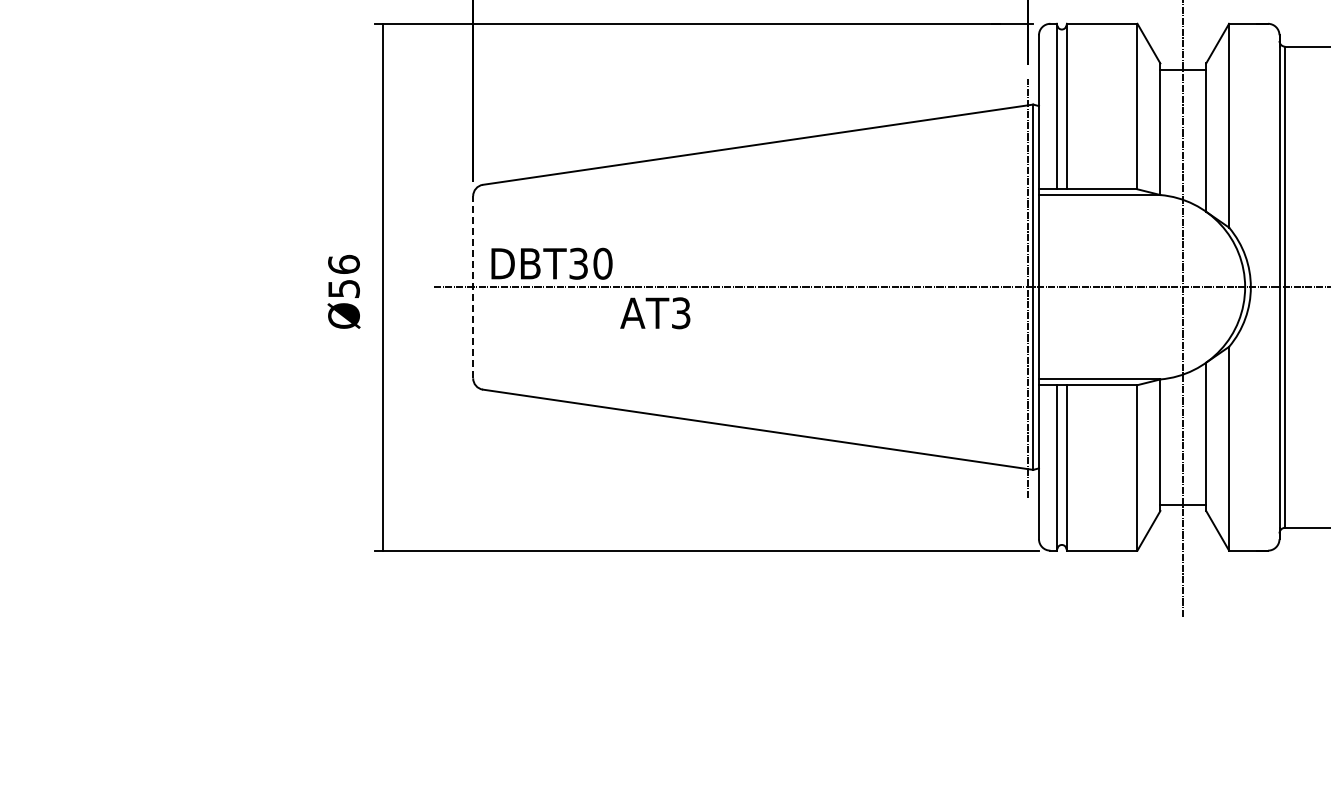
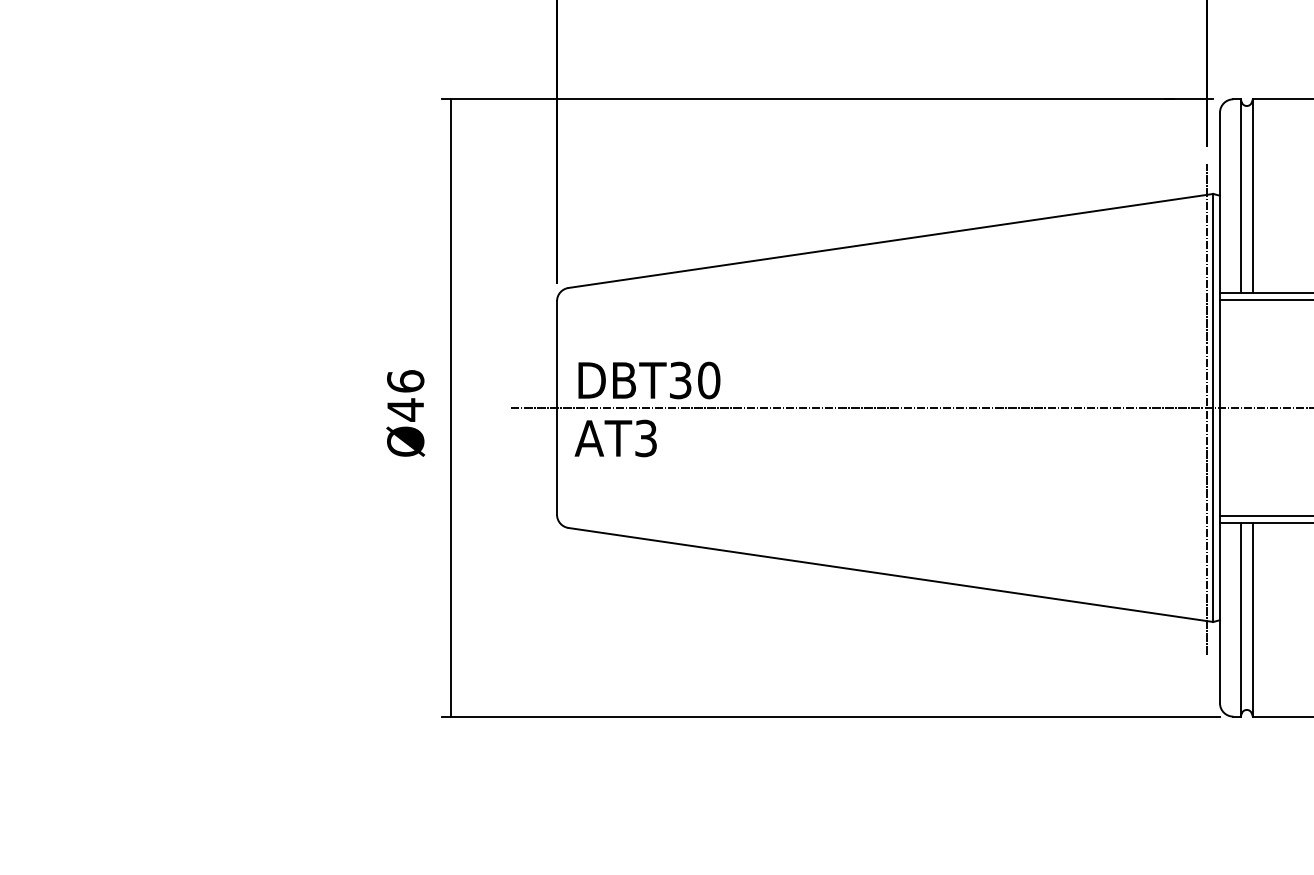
line: (473, 286) -> (557, 407), dashed -> solid
text: (343, 288) -> (405, 409), Ø56 -> Ø46
text: (655, 313) -> (615, 438), moved

